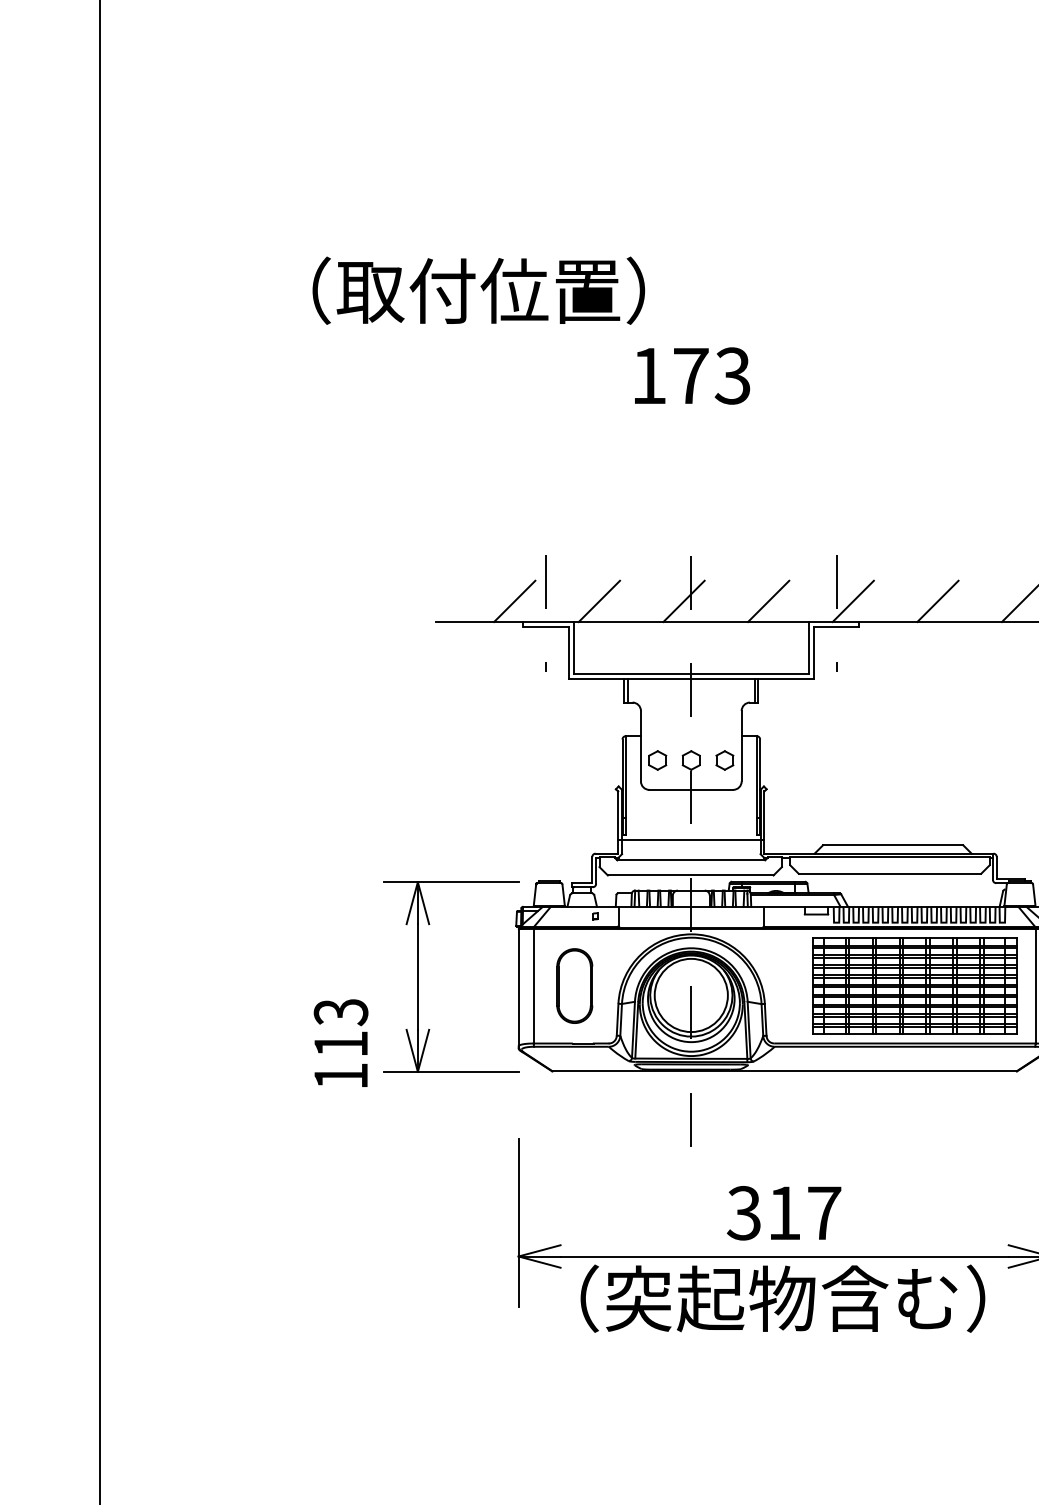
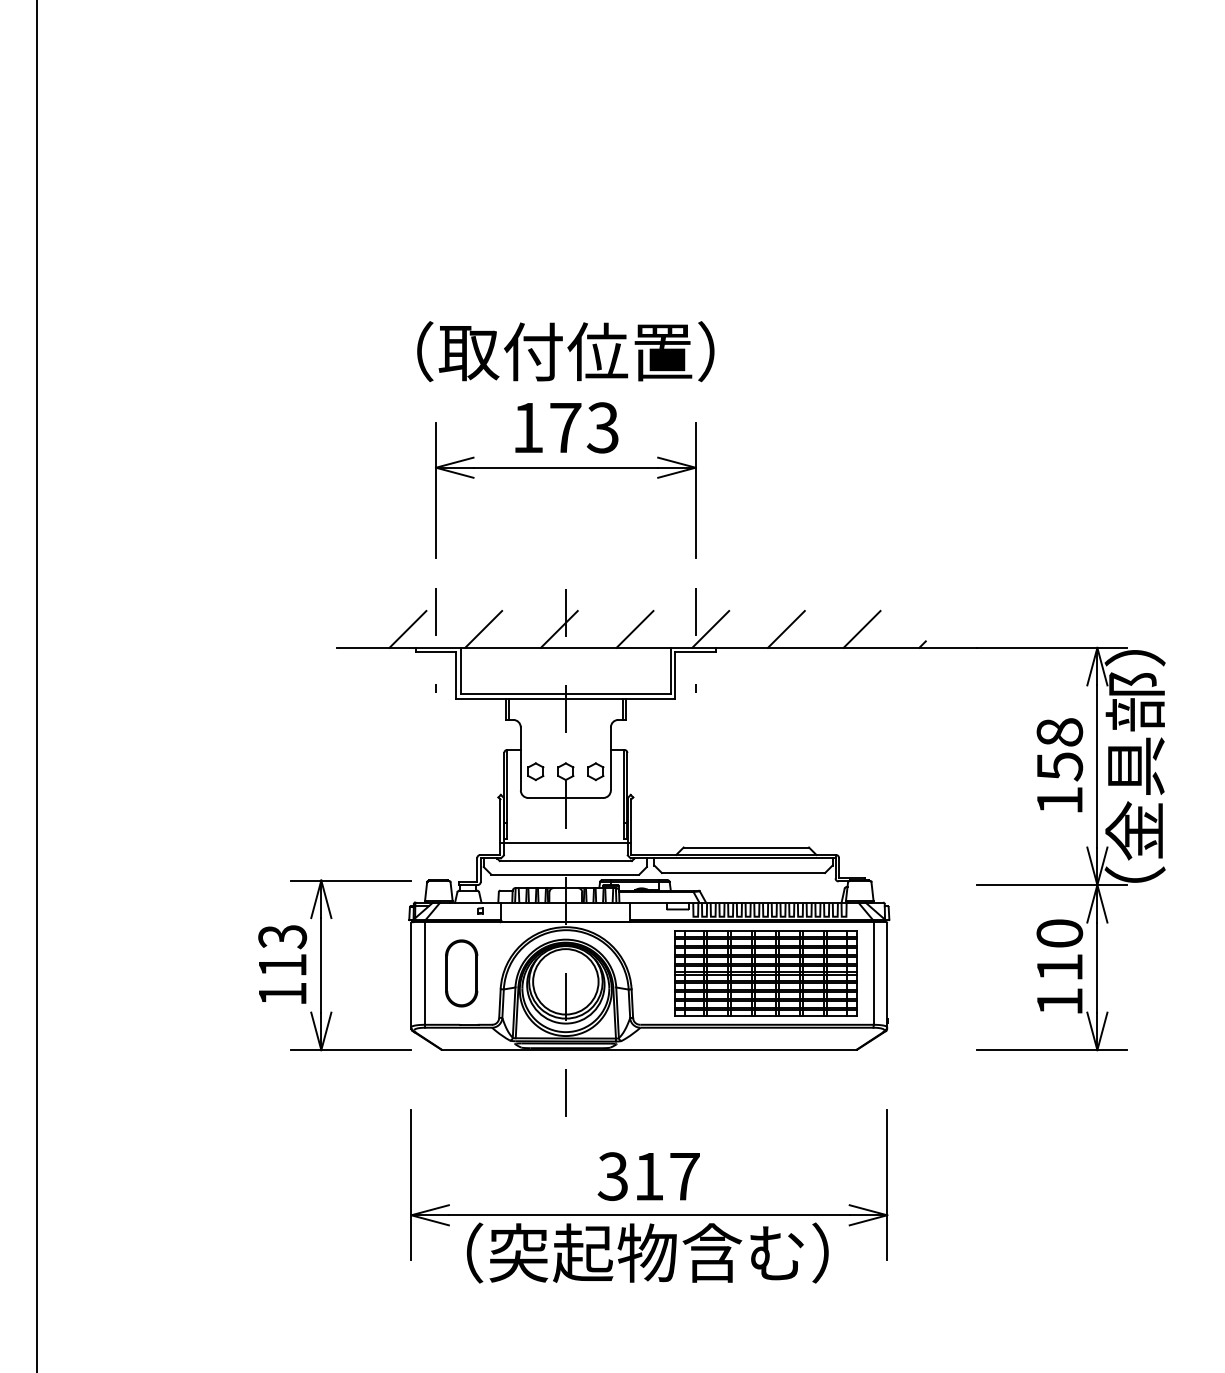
text: (478, 290) -> (565, 351), moved
part: (690, 421) -> (565, 468), added
text: (340, 1043) -> (282, 964), moved

